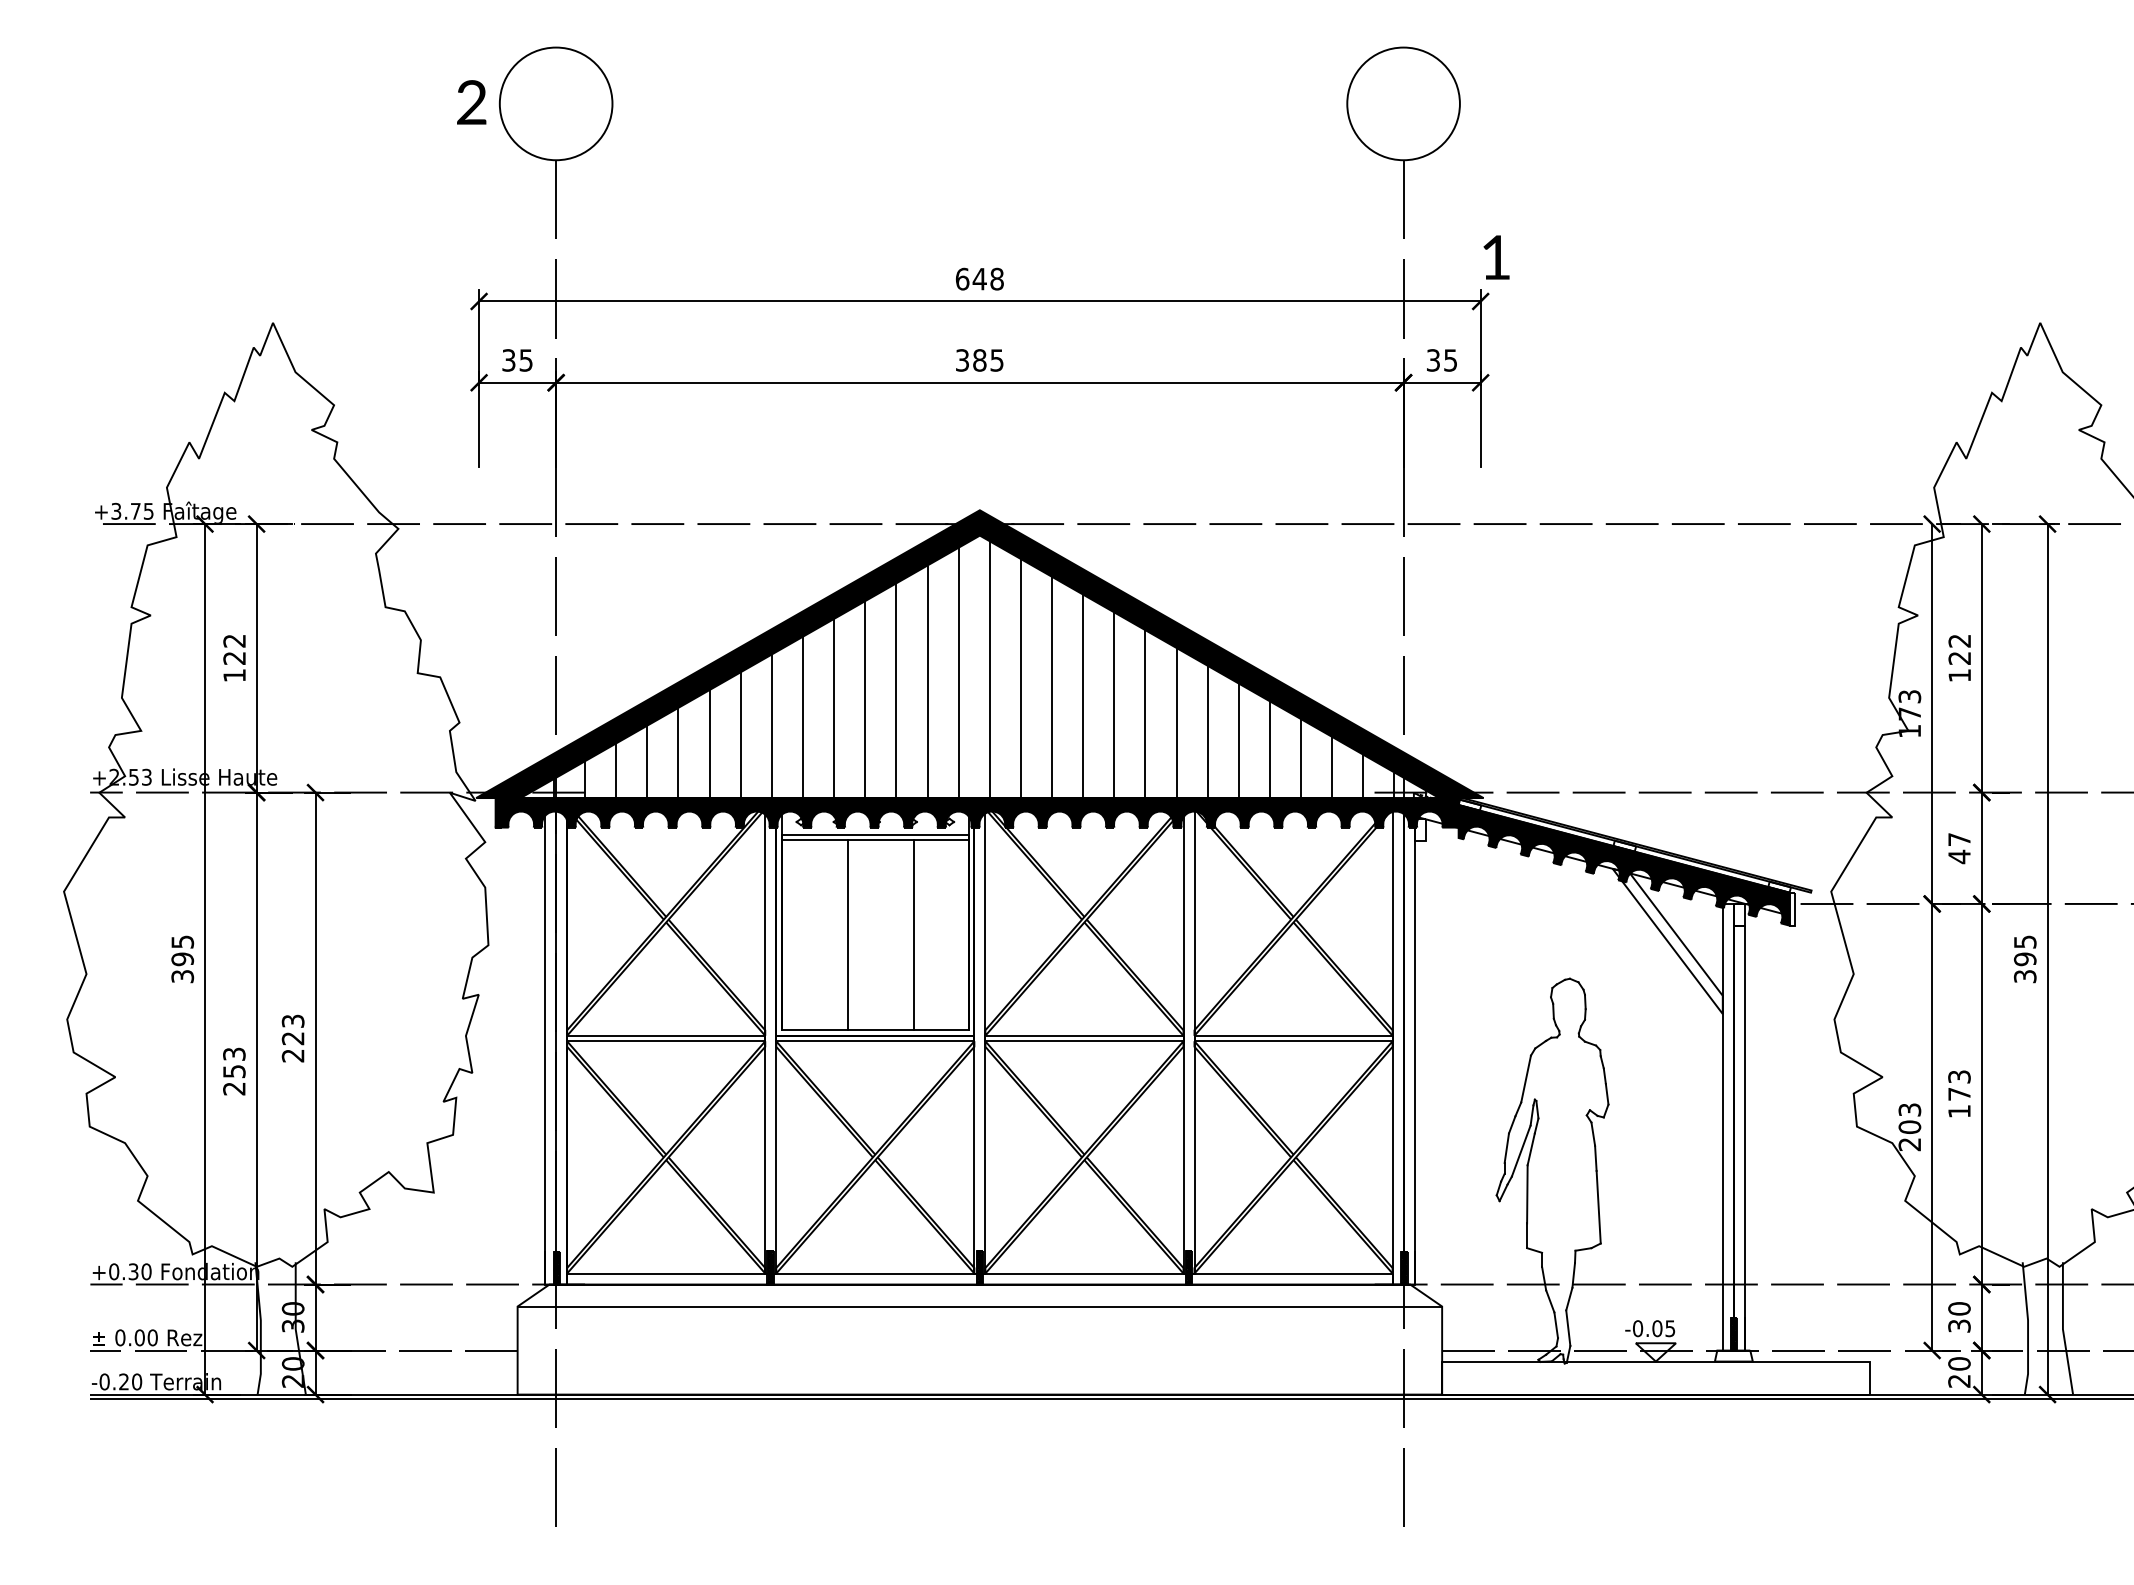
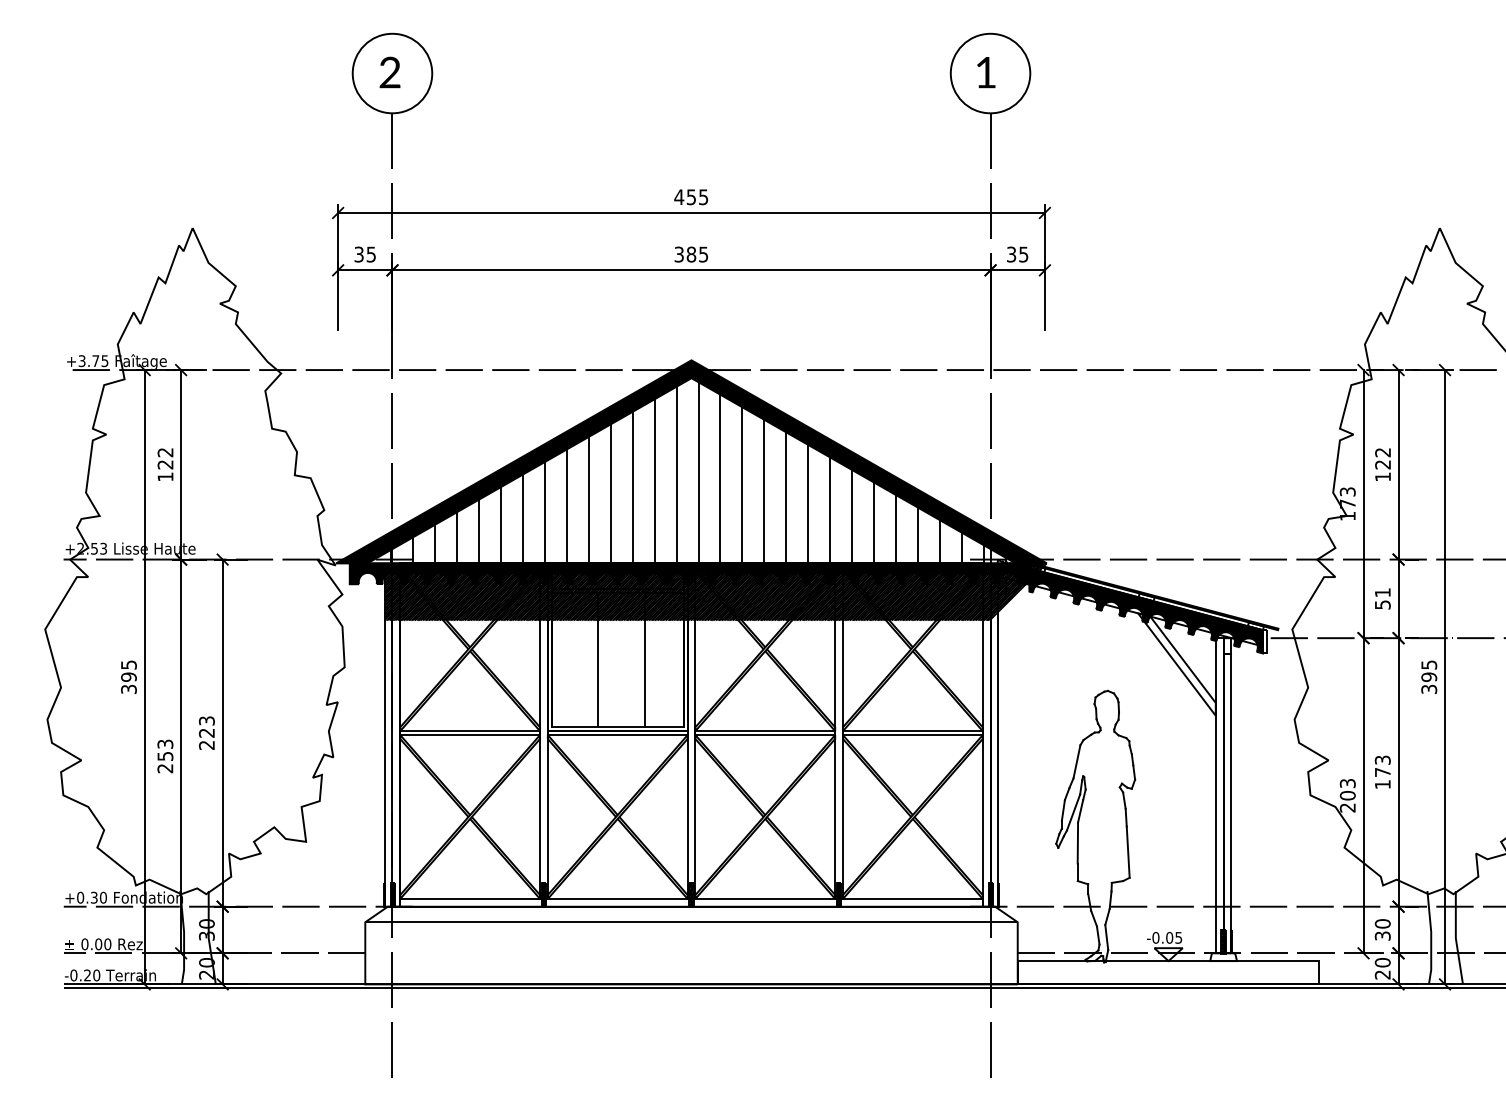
text: (471, 102) -> (389, 72), moved
text: (1496, 257) -> (986, 72), moved
text: (979, 278) -> (691, 196), 648 -> 455
hatch: (1014, 838) -> (715, 591), added
text: (1959, 848) -> (1382, 599), 47 -> 51

